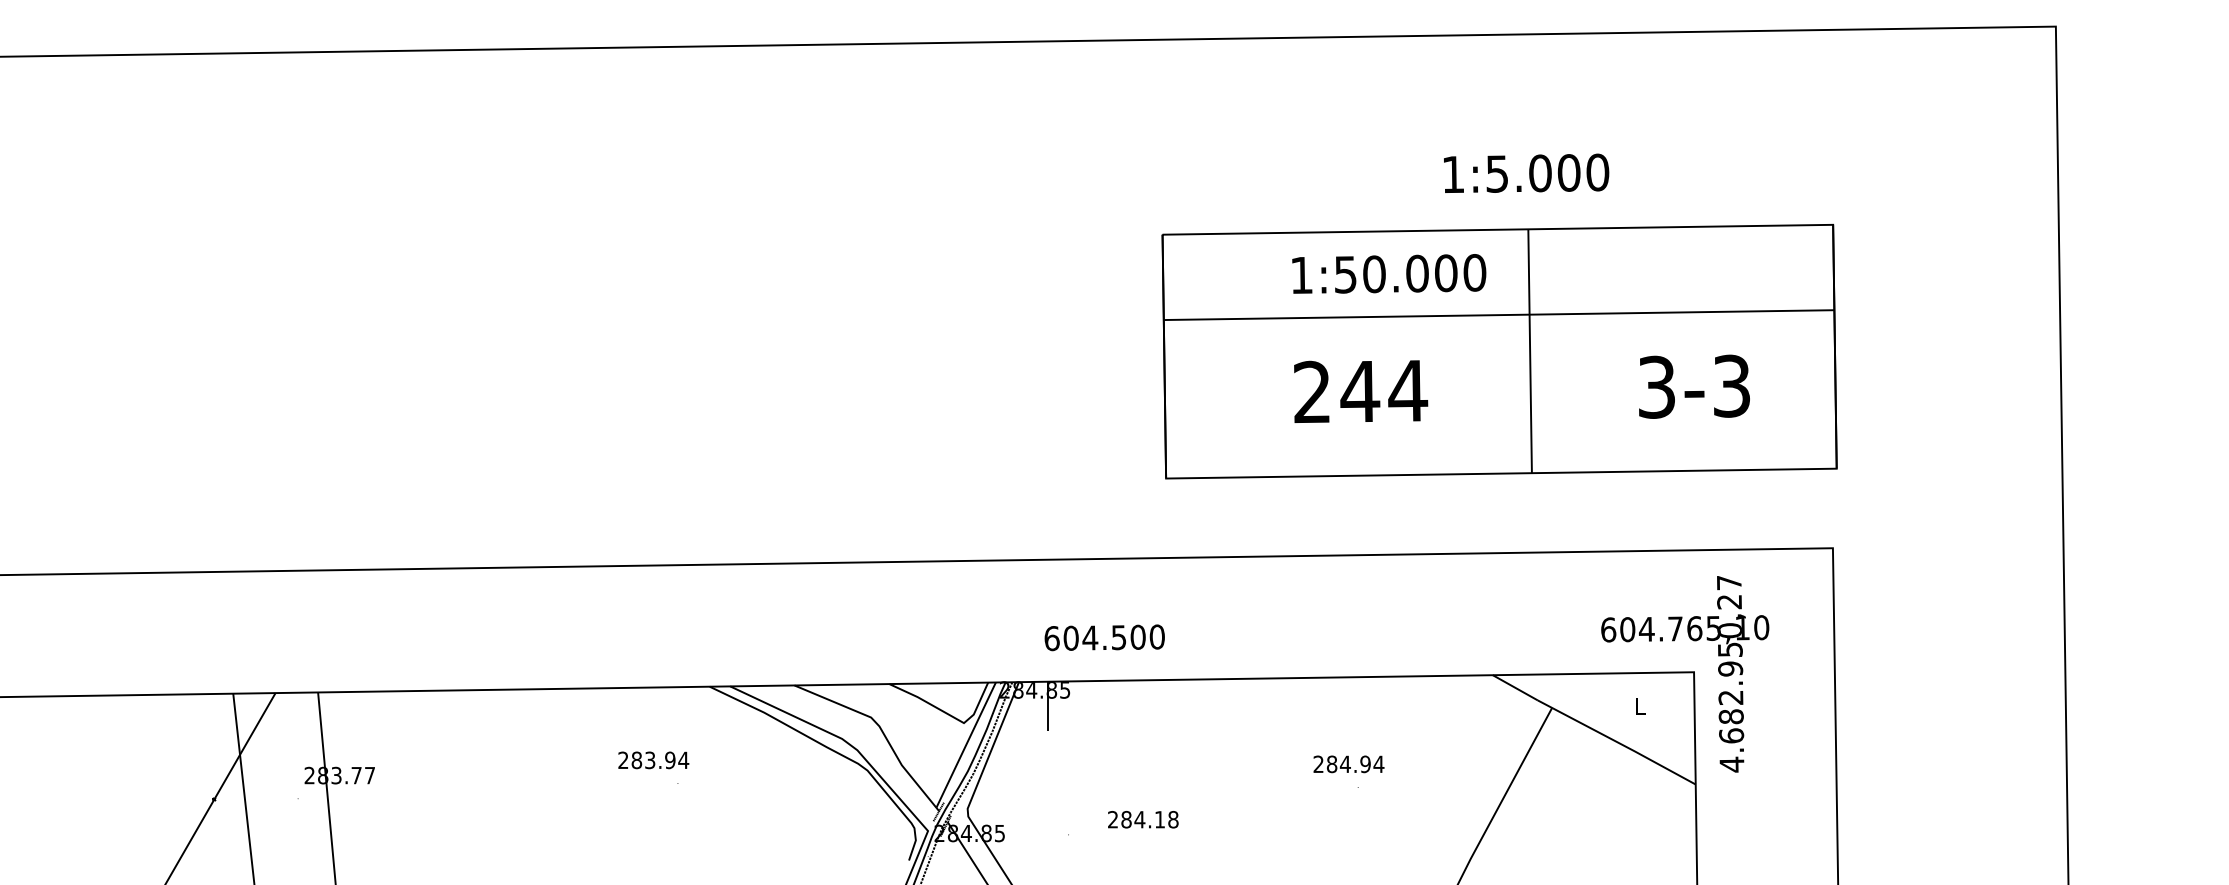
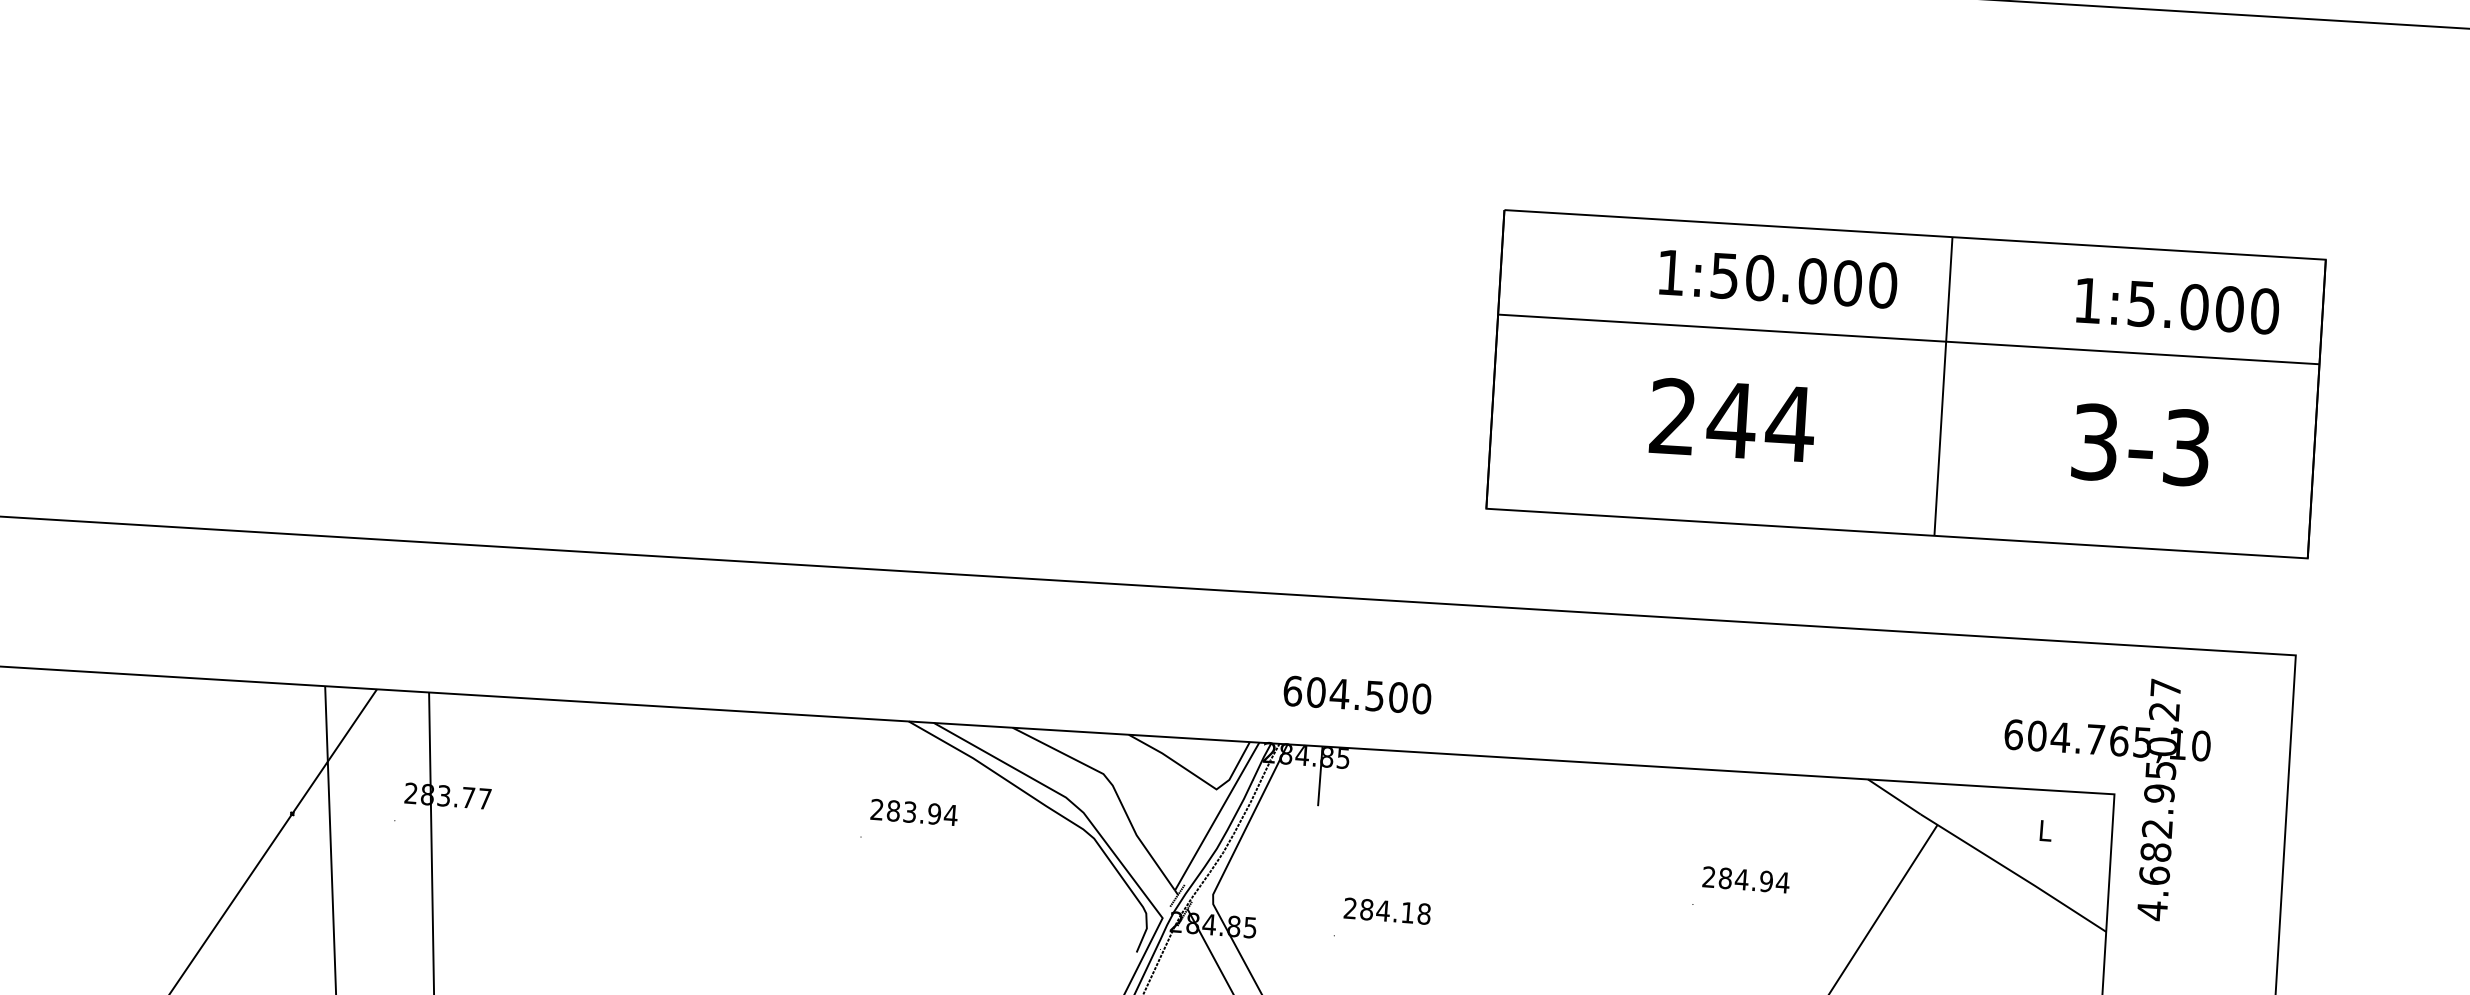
text: (1526, 172) -> (2177, 304), moved
text: (1104, 637) -> (1357, 694), moved
text: (653, 760) -> (913, 812), moved
text: (1348, 764) -> (1745, 880), moved
text: (1143, 819) -> (1387, 911), moved

